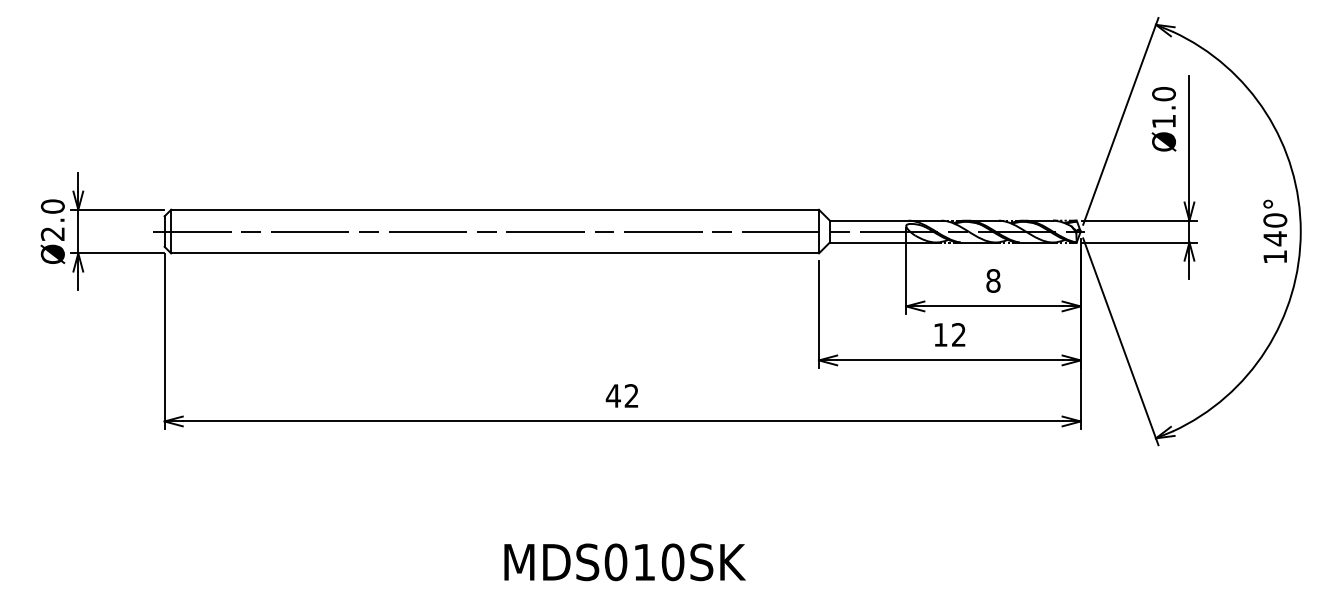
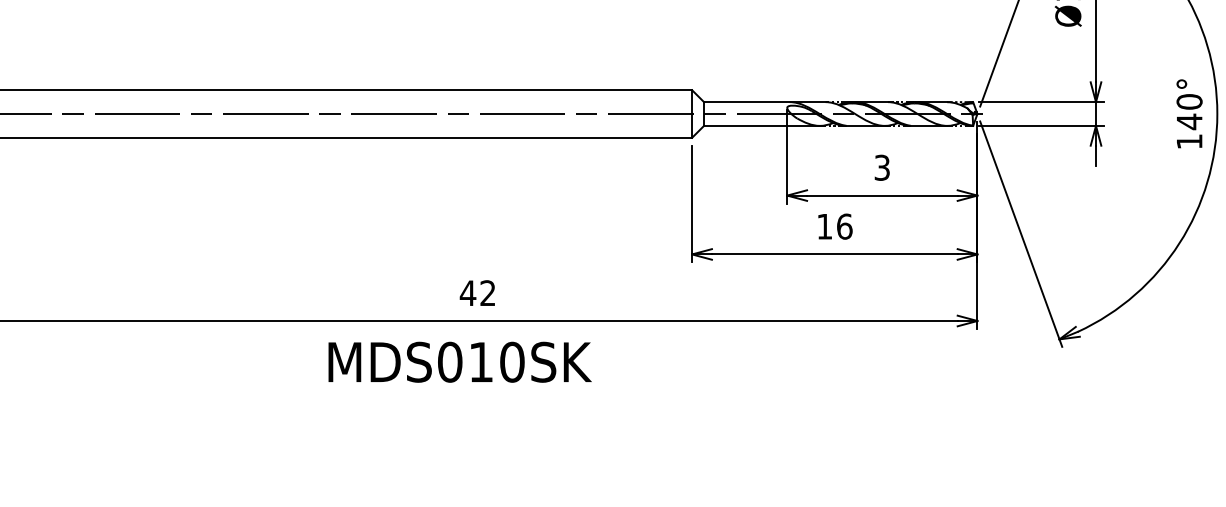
text: (993, 280) -> (882, 167), 8 -> 3
text: (959, 334) -> (845, 226), 12 -> 16
text: (624, 562) -> (459, 362), moved

